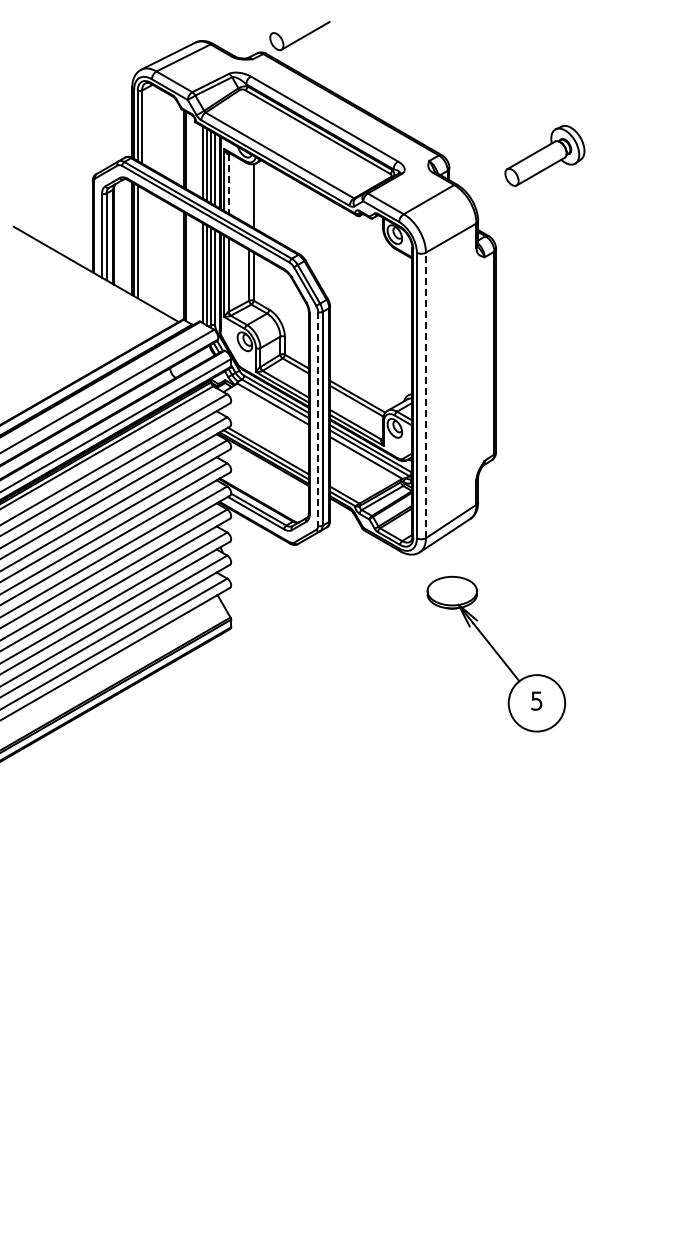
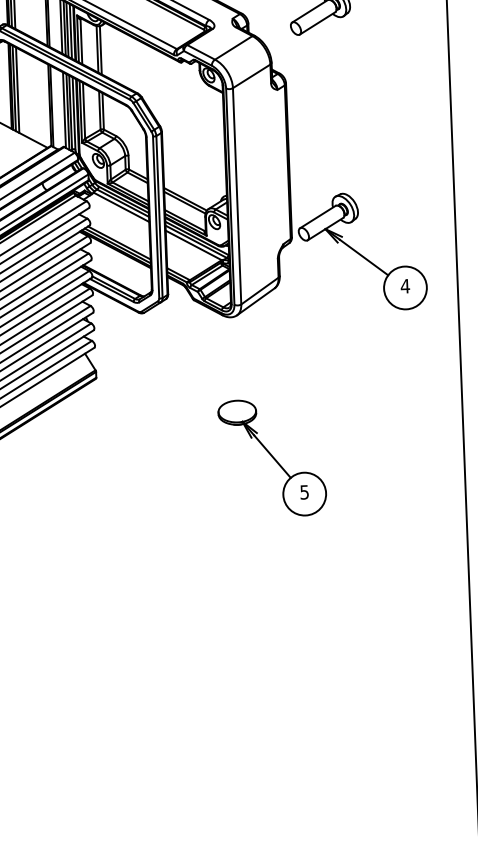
line: (228, 183) -> (81, 41), dashed -> solid
line: (249, 194) -> (97, 49), added
line: (142, 244) -> (17, 90), added
line: (425, 395) -> (236, 196), dashed -> solid
line: (318, 418) -> (156, 216), dashed -> solid
part: (588, 474) -> (362, 251), added
part: (496, 653) -> (272, 457), moved

